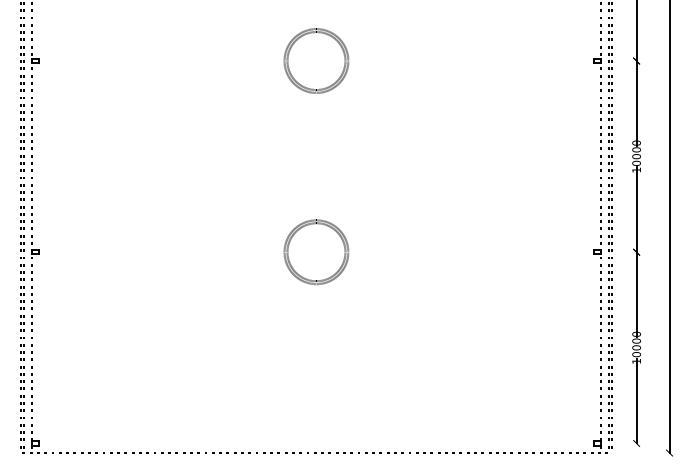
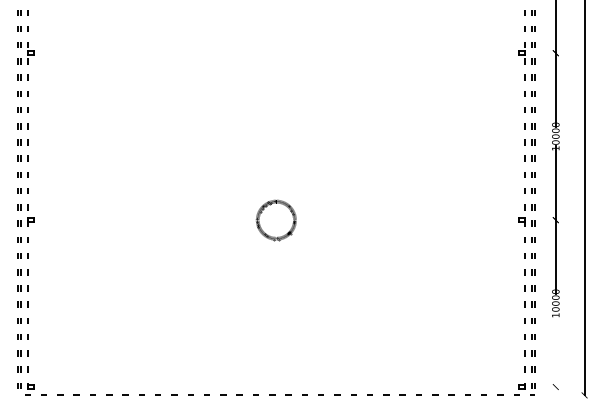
part: (316, 61) -> (276, 53), removed
part: (316, 252) -> (276, 220), size x0.7
line: (636, 400) -> (555, 349), removed

